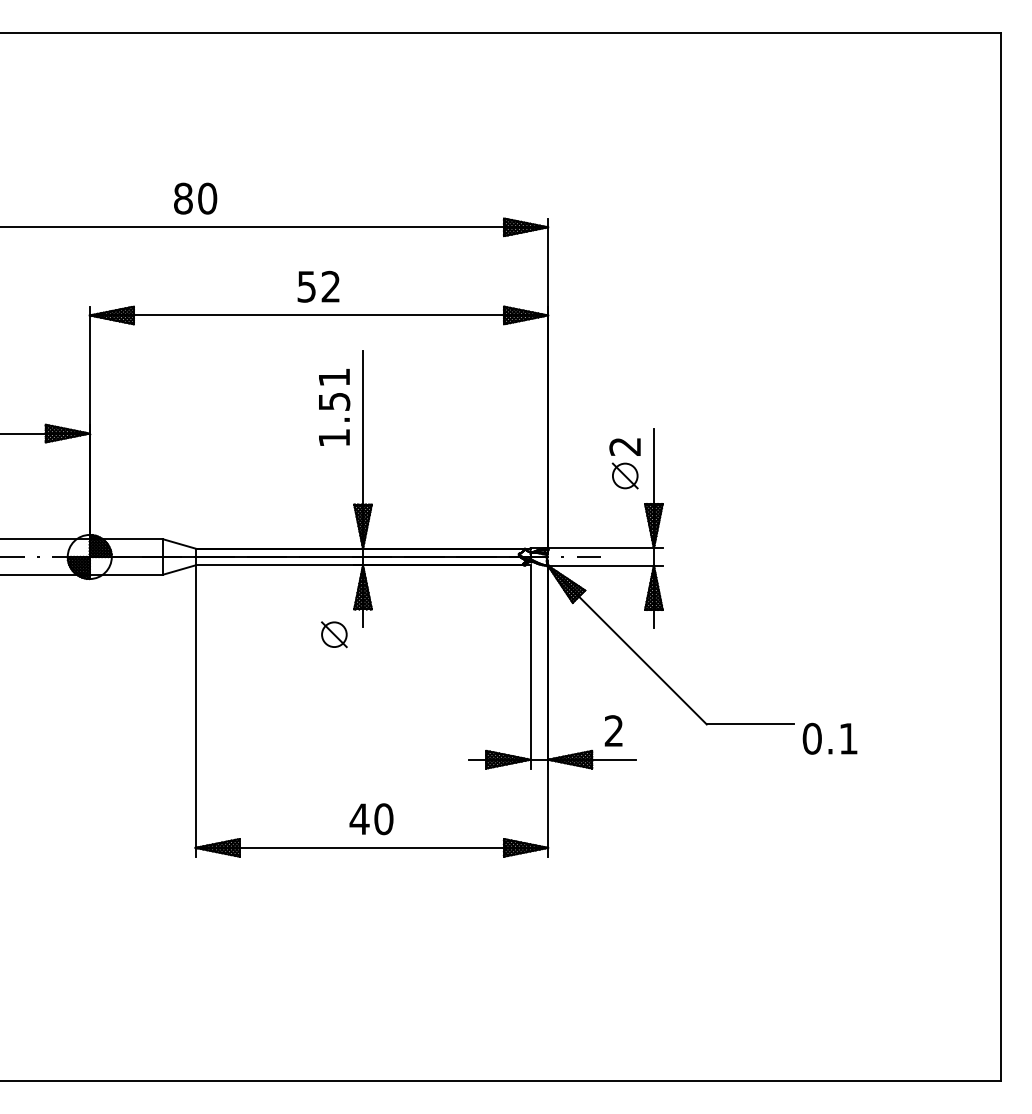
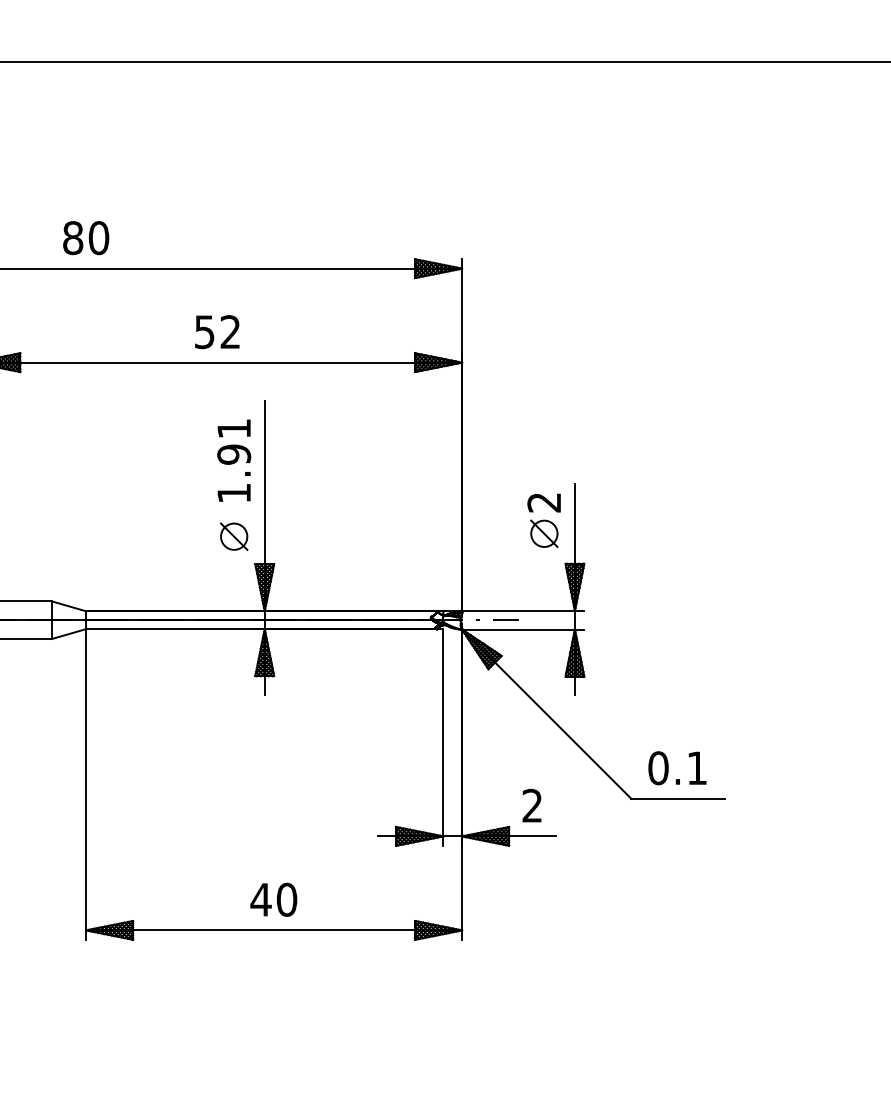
text: (334, 401) -> (234, 454), 1.51 -> 1.91
part: (334, 634) -> (234, 536), moved
text: (829, 738) -> (676, 767), moved

